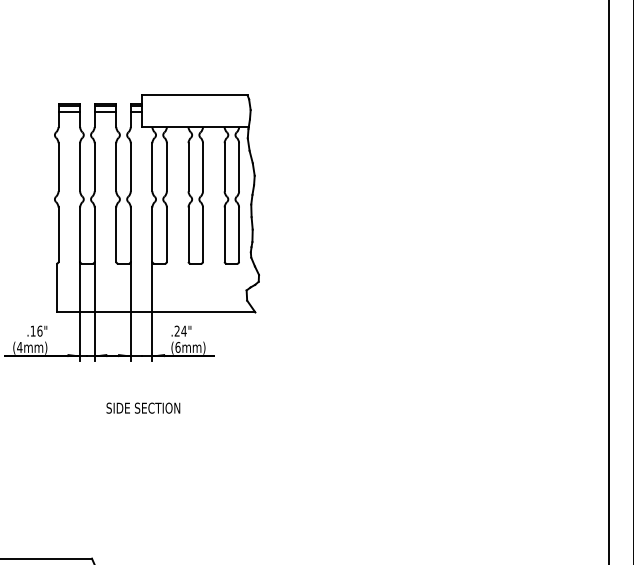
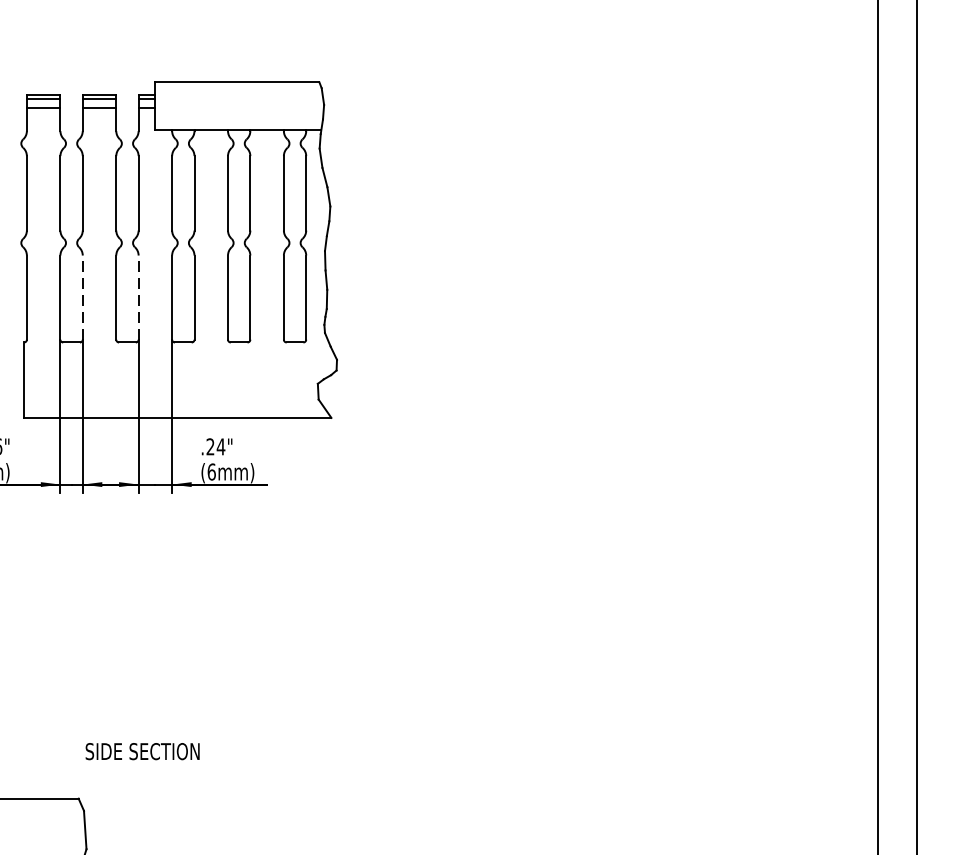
line: (94, 234) -> (82, 297), solid -> dashed
line: (130, 234) -> (138, 297), solid -> dashed
text: (143, 407) -> (142, 750), moved

